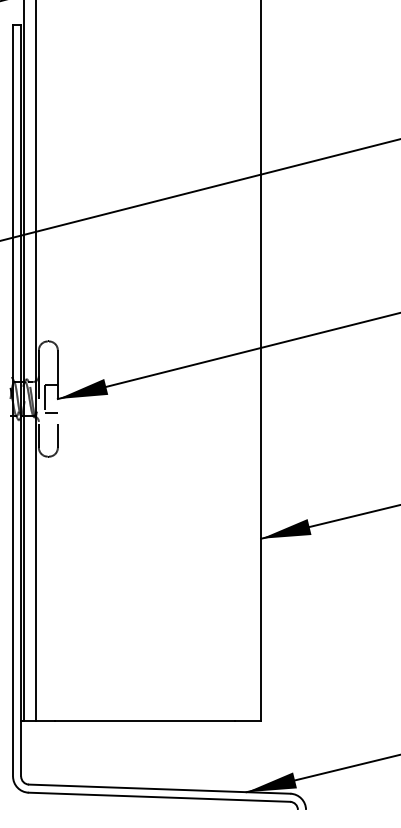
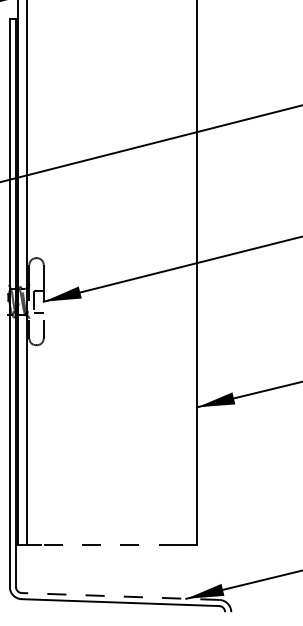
line: (144, 721) -> (109, 545), solid -> dashed
line: (159, 789) -> (120, 596), solid -> dashed

